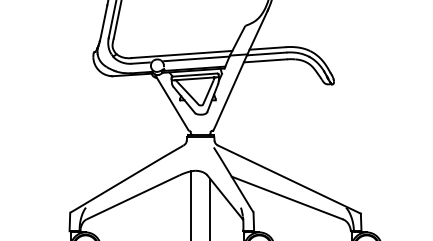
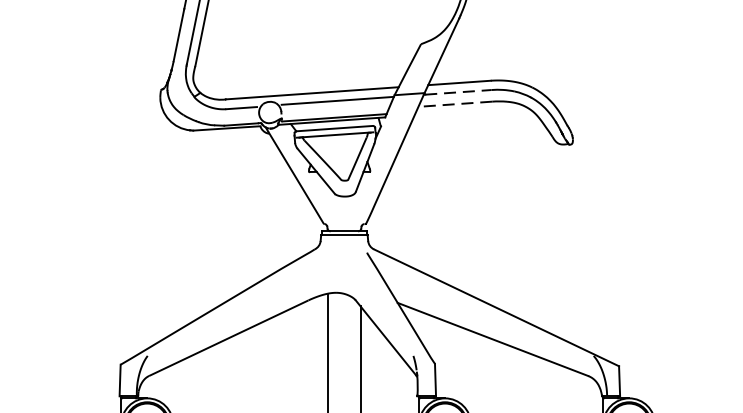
line: (267, 53) -> (458, 91), solid -> dashed
line: (265, 60) -> (455, 103), solid -> dashed

